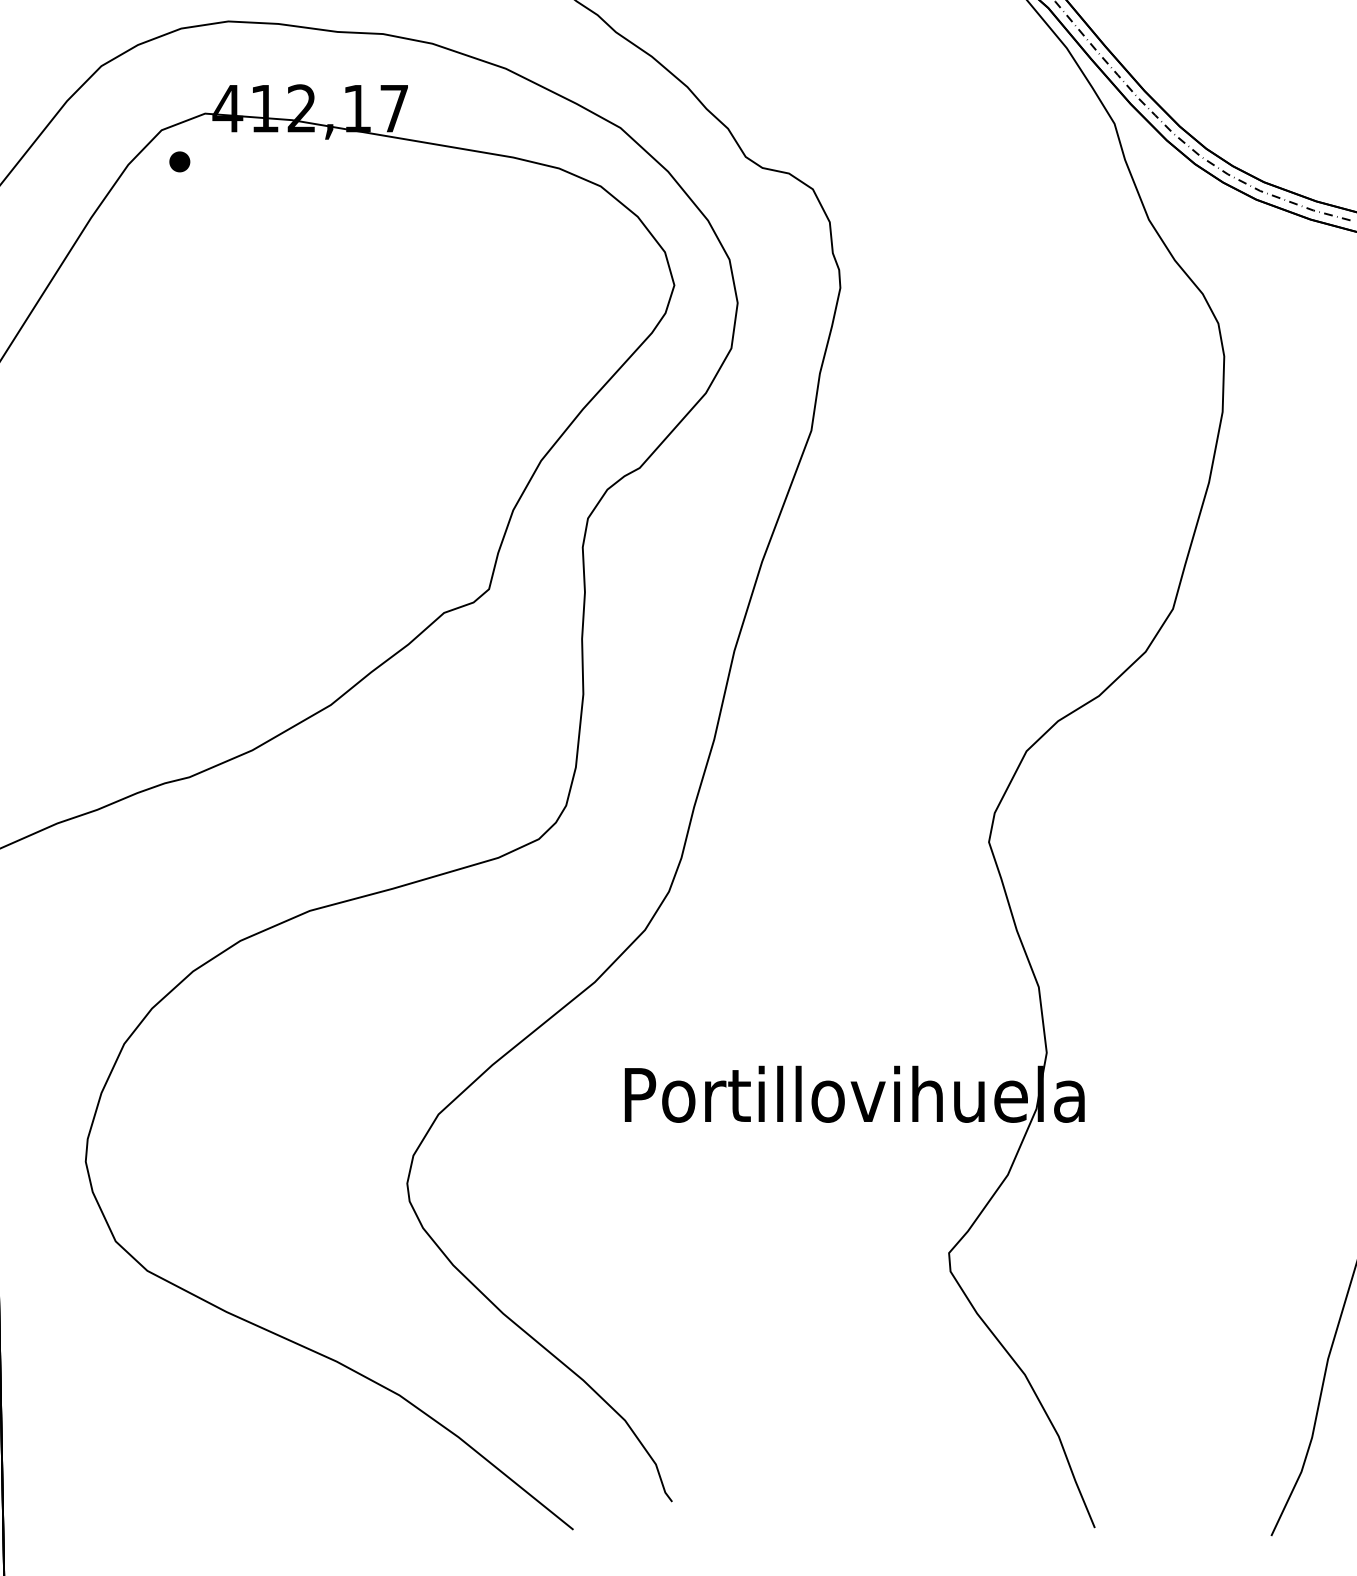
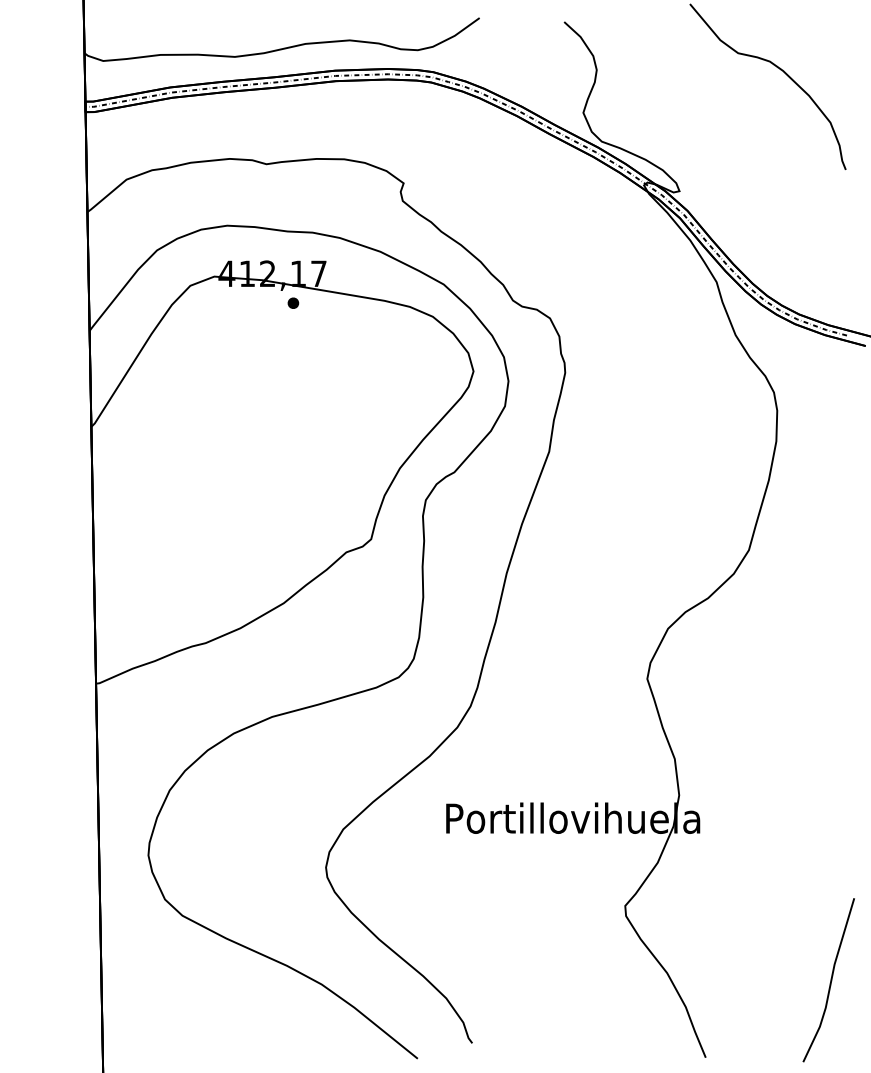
part: (179, 160) -> (293, 302), moved

